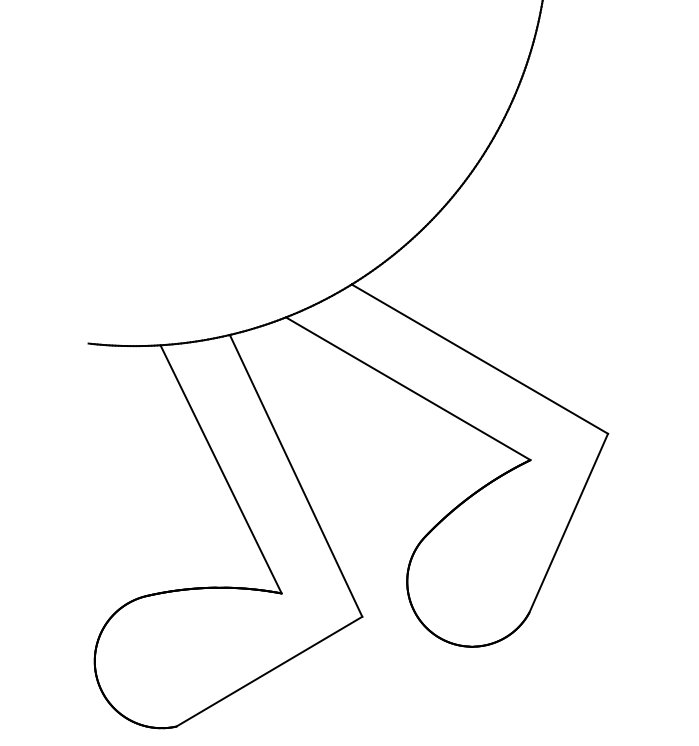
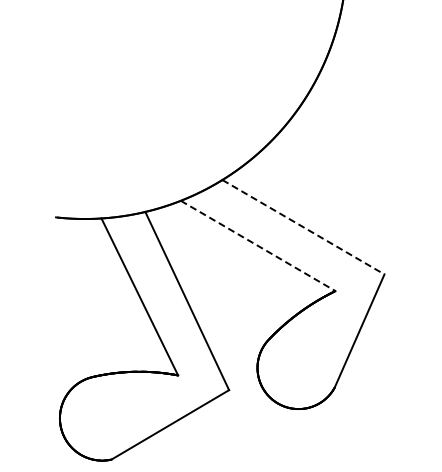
line: (479, 359) -> (303, 227), solid -> dashed
line: (408, 388) -> (258, 245), solid -> dashed

